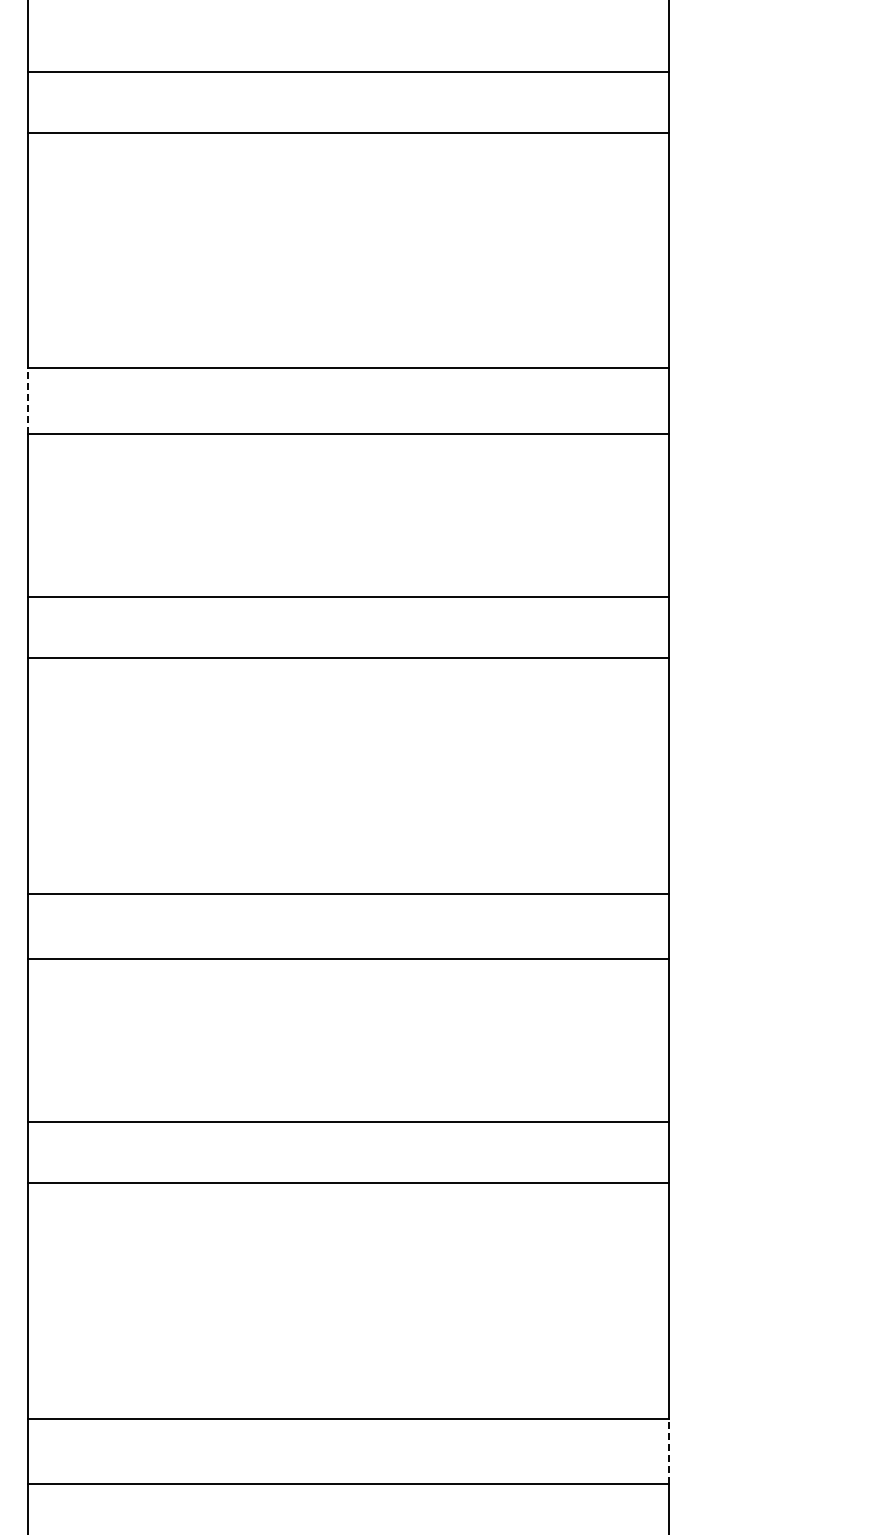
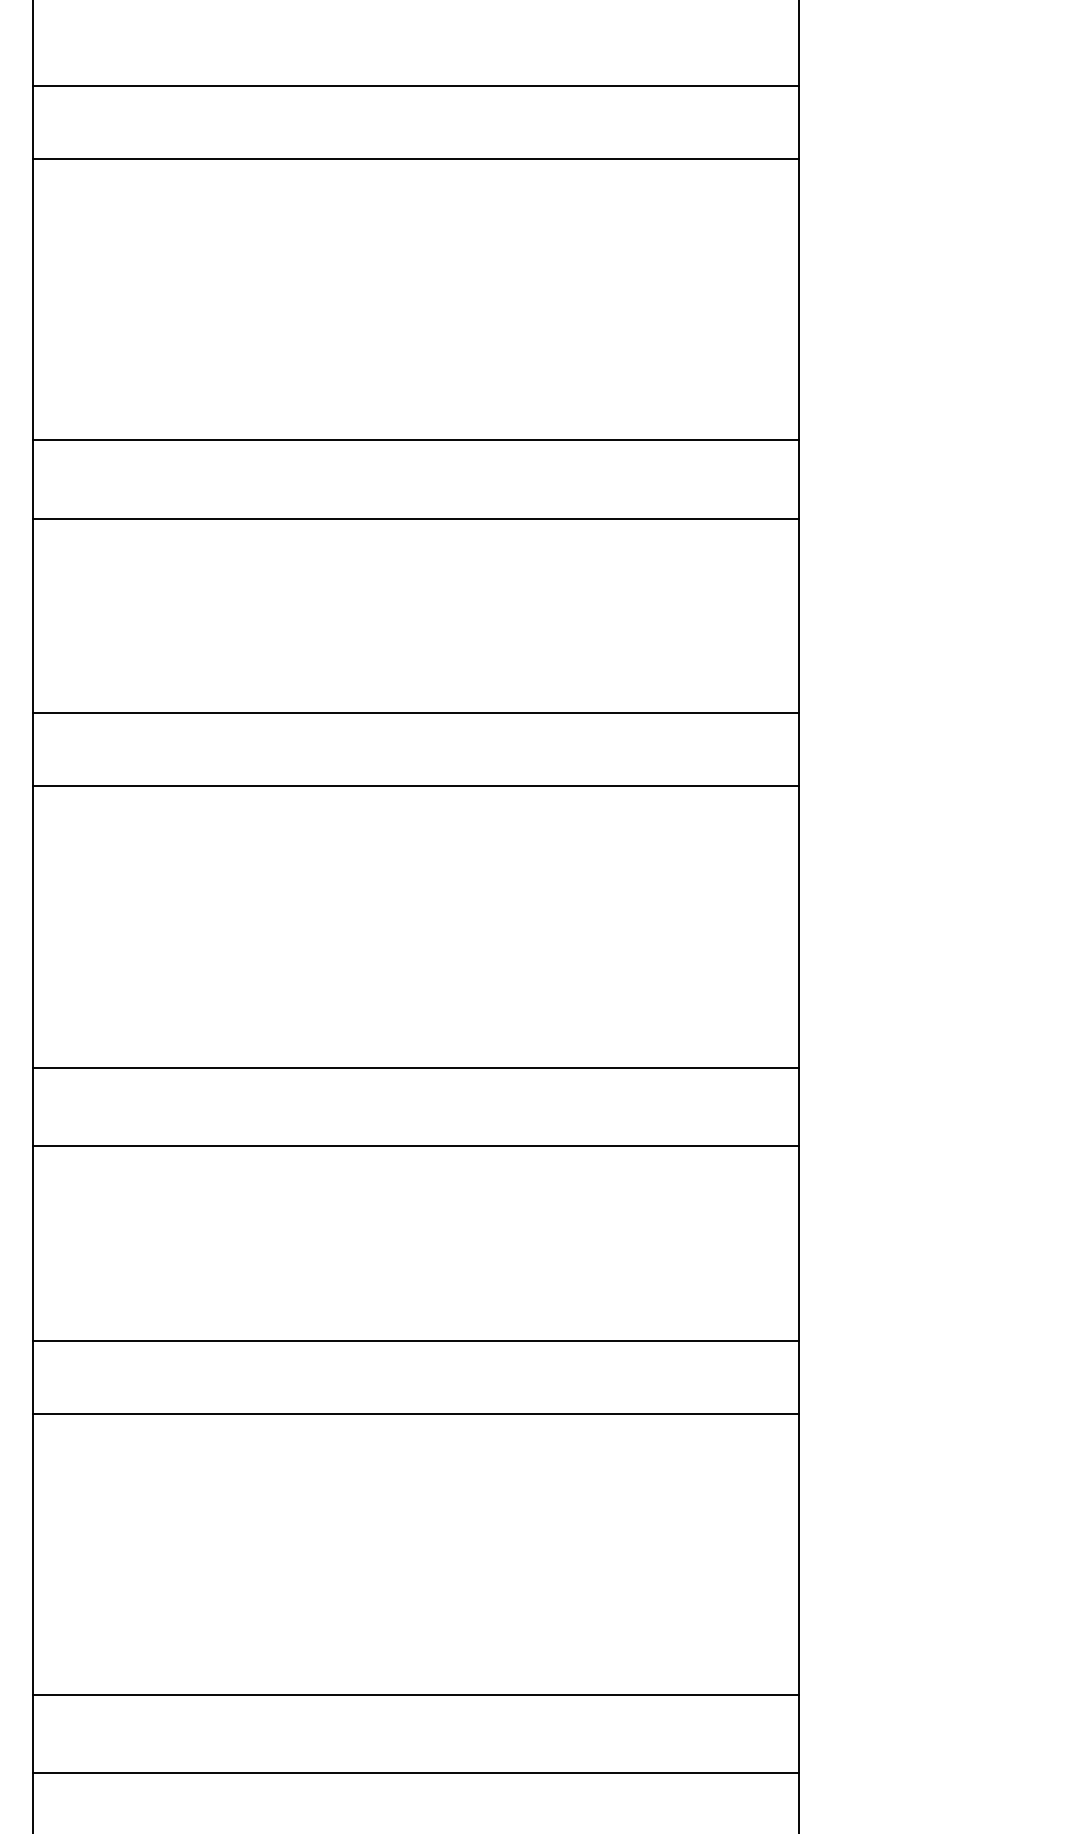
line: (28, 401) -> (33, 479), dashed -> solid
line: (668, 1451) -> (798, 1734), dashed -> solid

